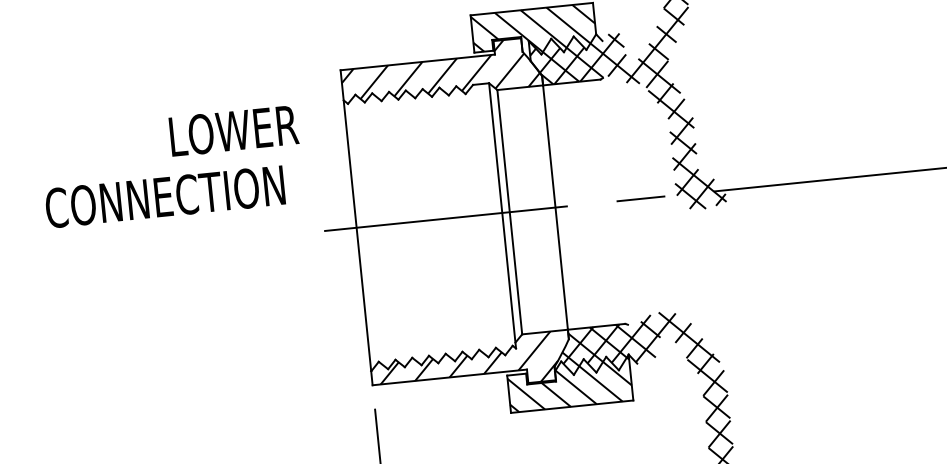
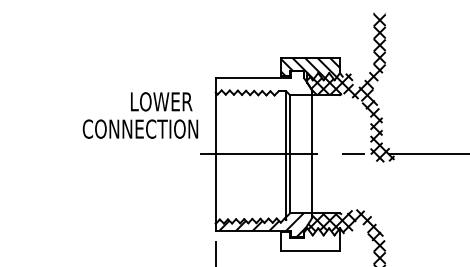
hatch: (440, 71) -> (263, 83), removed
text: (165, 195) -> (140, 128), moved
hatch: (570, 383) -> (310, 239), removed

